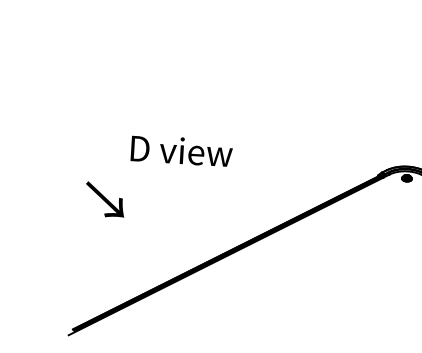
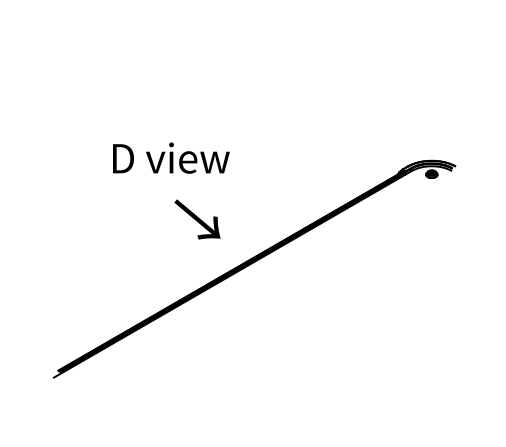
text: (105, 199) -> (197, 219), moved

